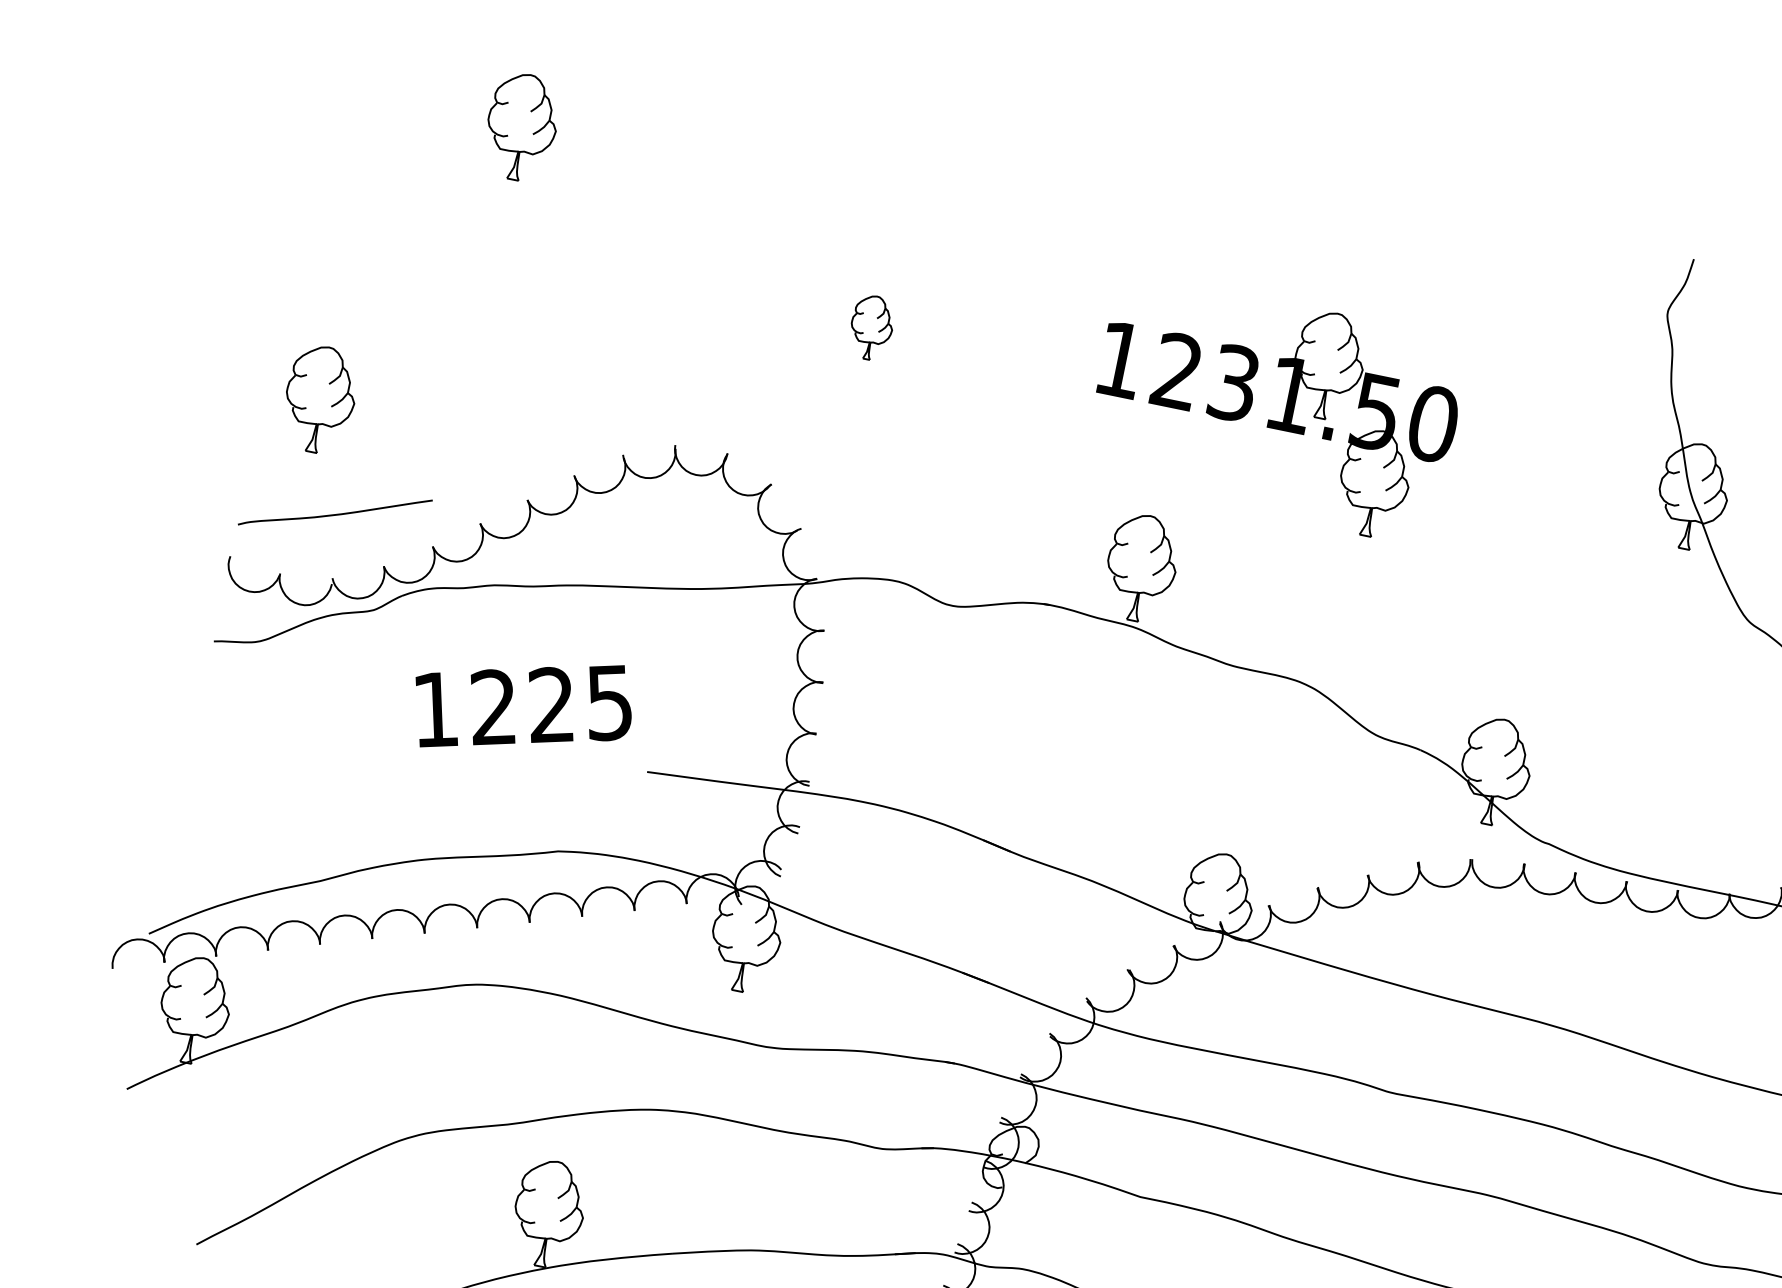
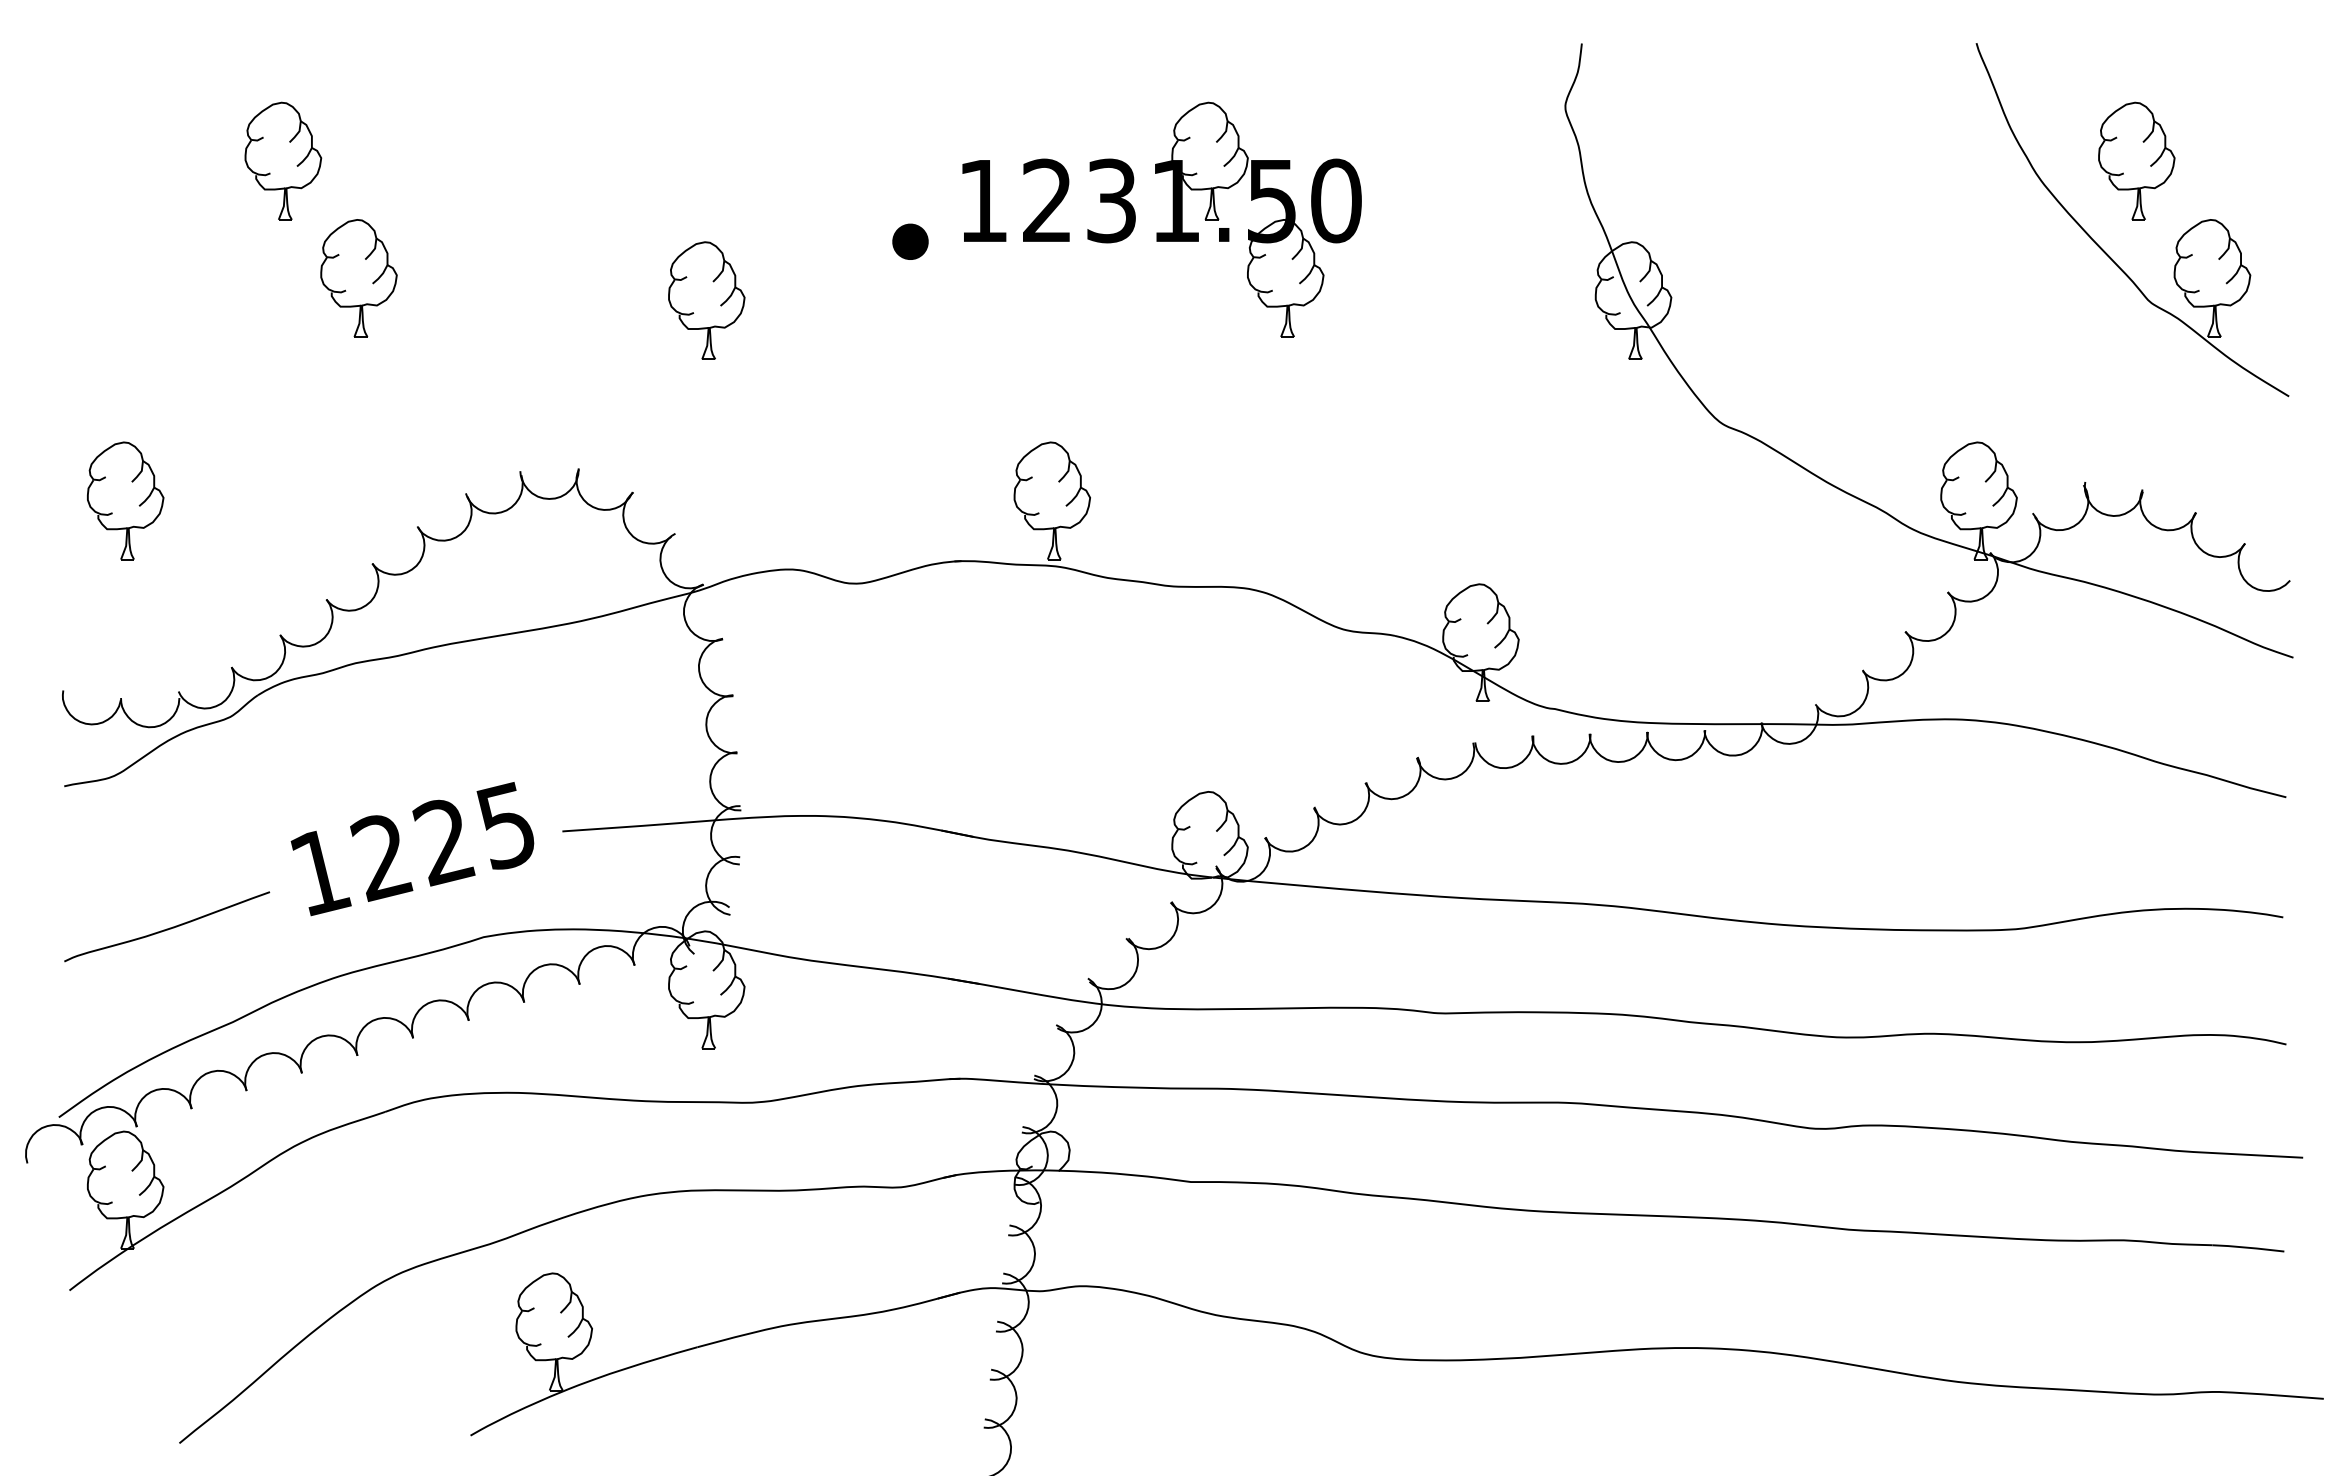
part: (567, 244) -> (358, 278), added
part: (1062, 312) -> (910, 241), added
part: (871, 327) -> (706, 300), size x1.67
part: (1284, 410) -> (1172, 219), moved
curve: (335, 514) -> (167, 928), moved
text: (522, 706) -> (412, 849), moved

